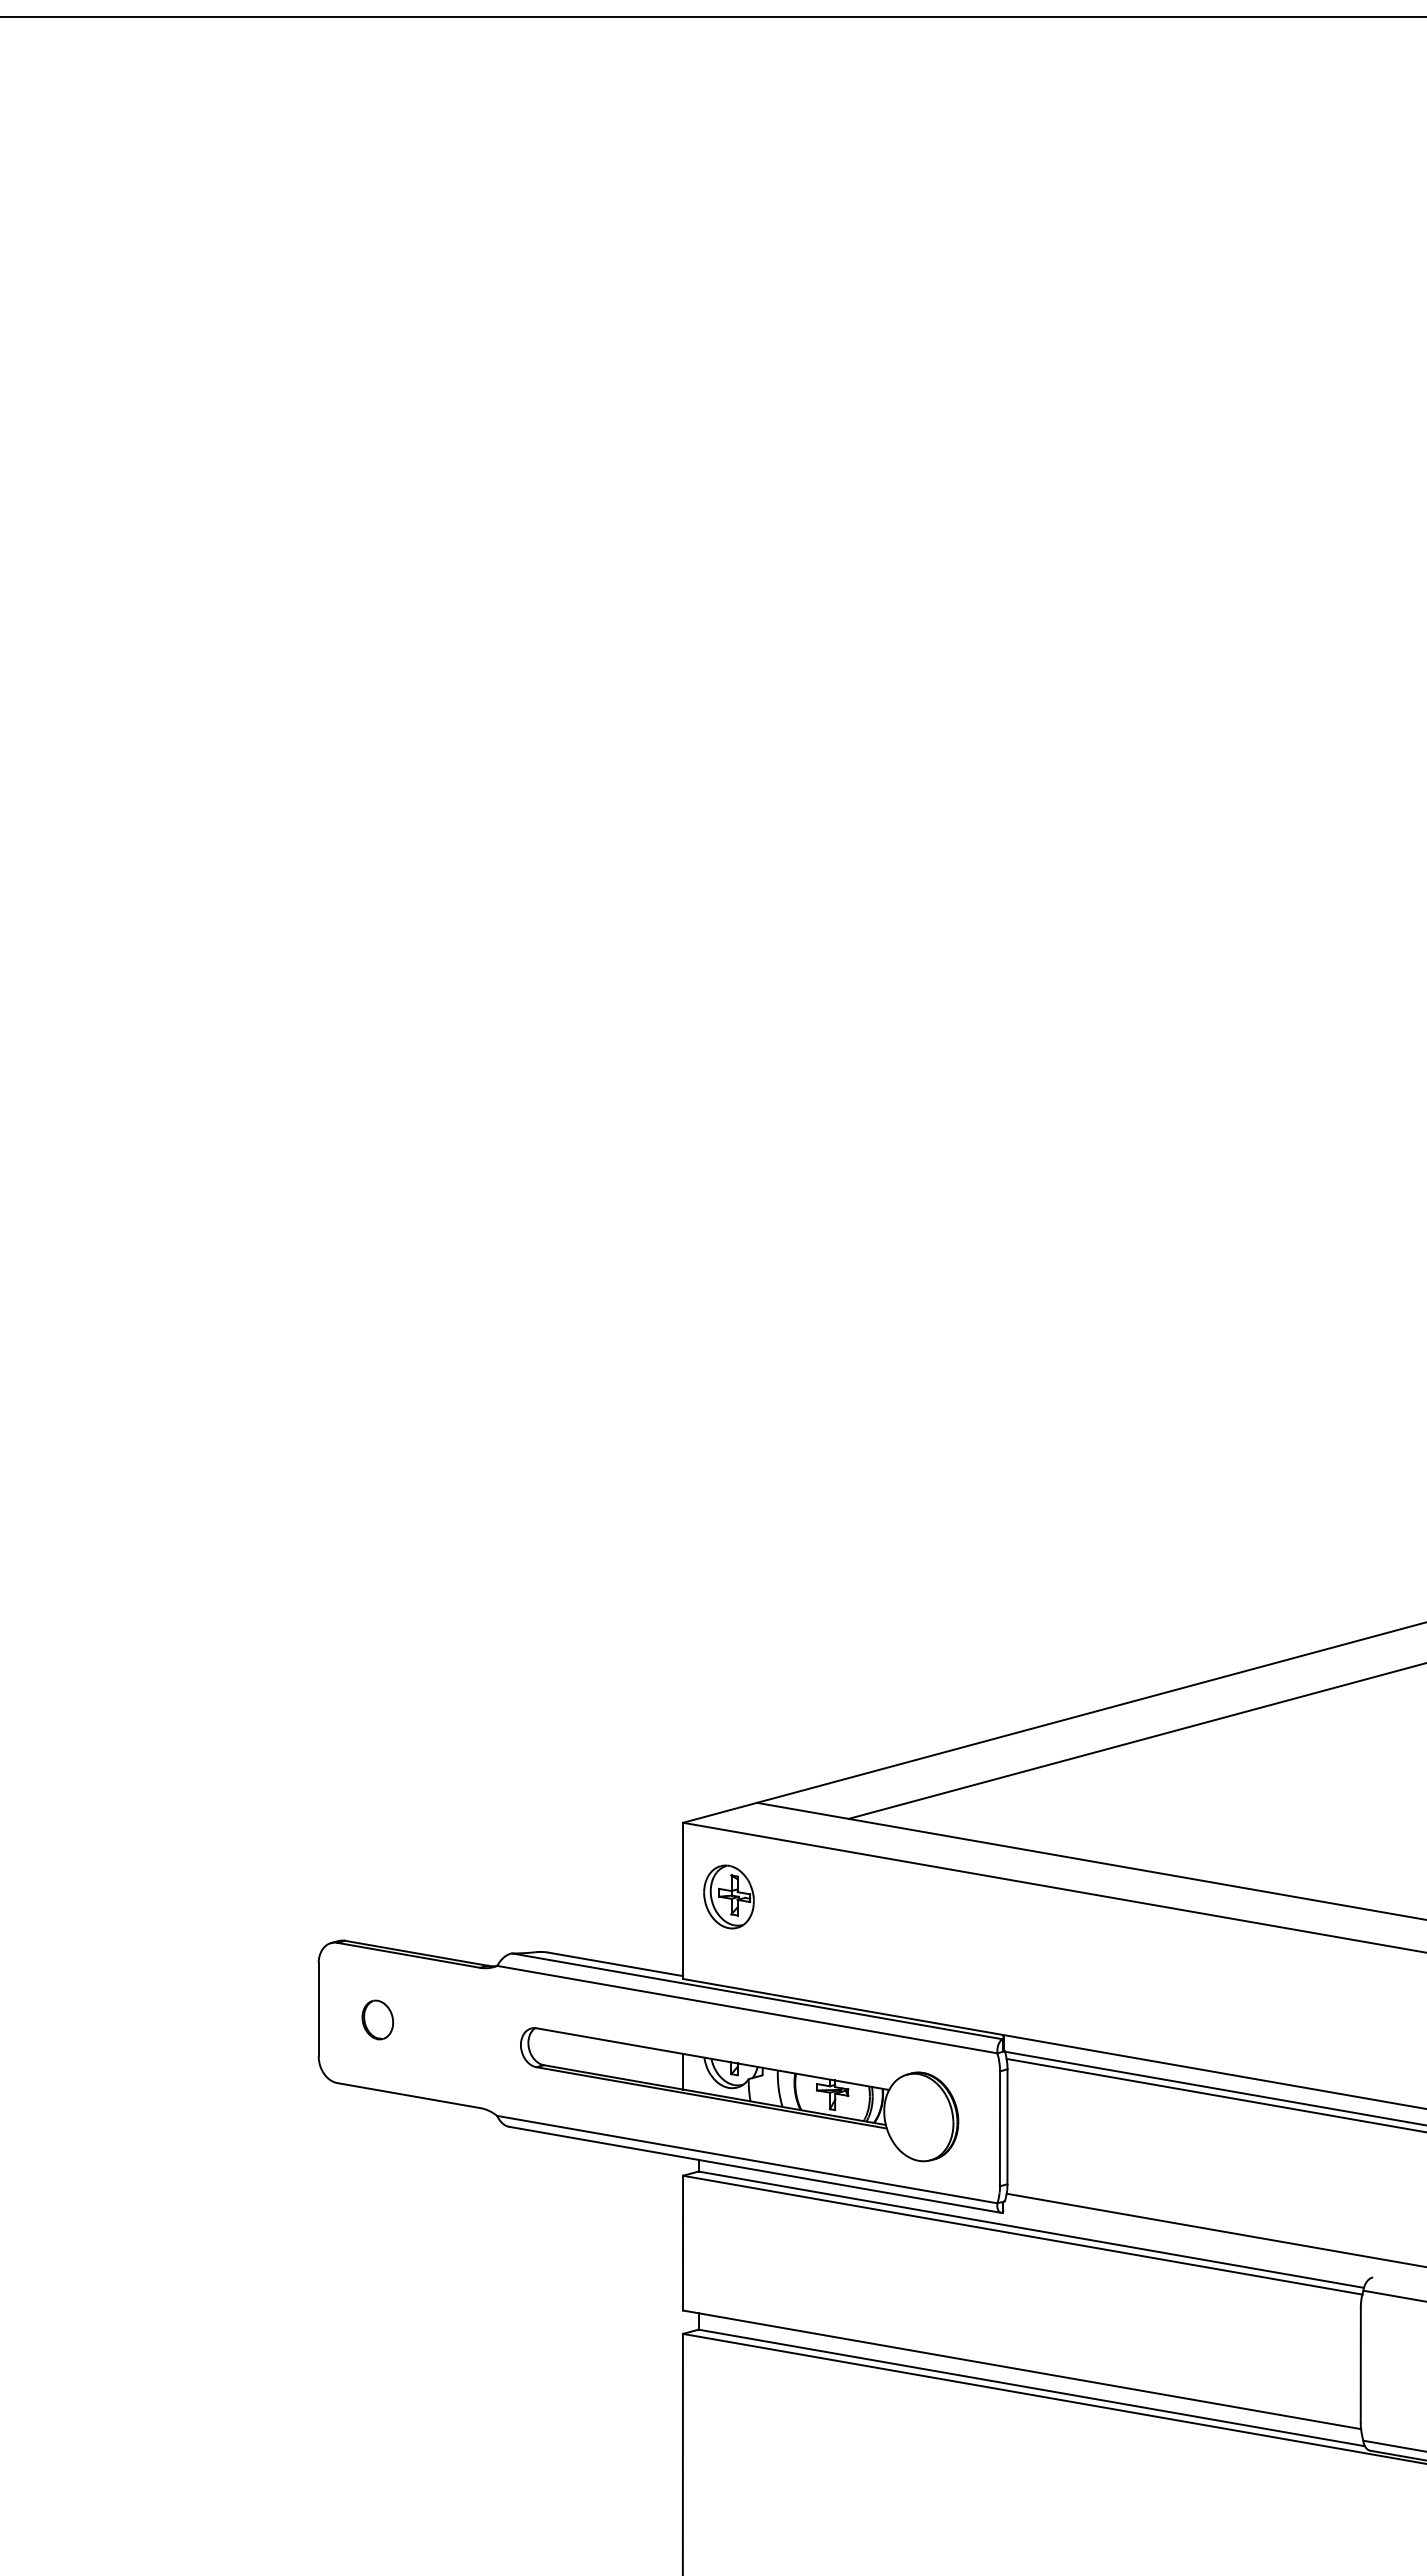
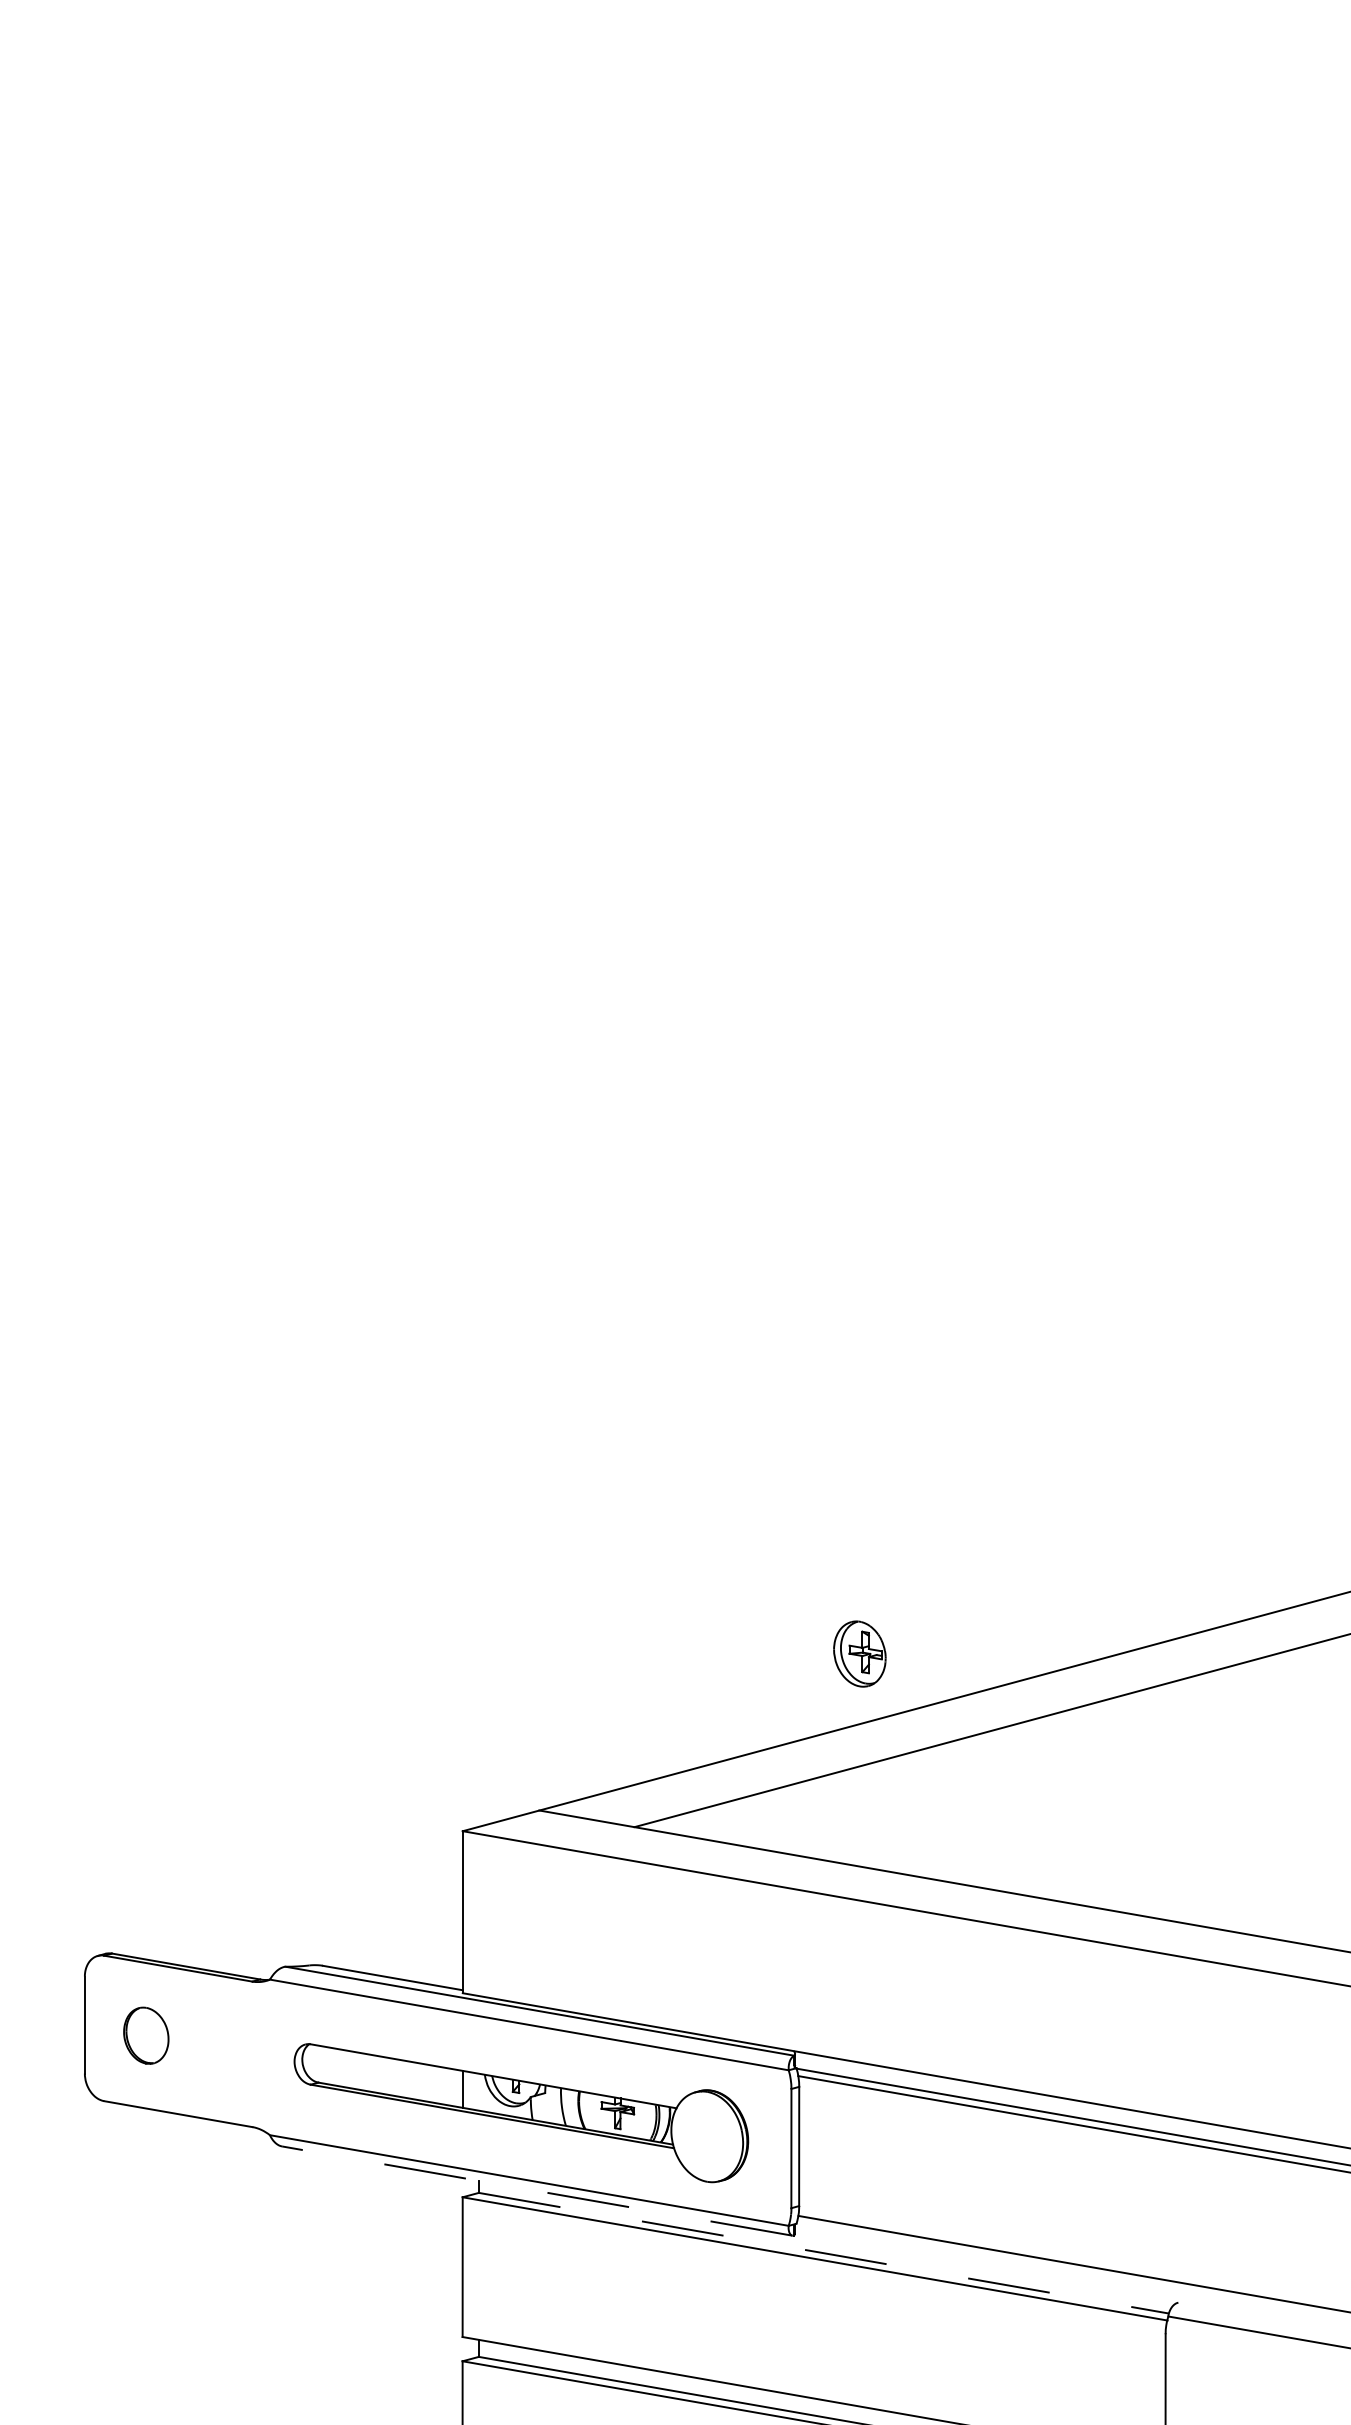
part: (728, 1896) -> (859, 1653), moved
part: (377, 2019) -> (145, 2035), size x1.4
line: (754, 2169) -> (536, 2190), solid -> dashed
line: (1031, 2229) -> (824, 2253), solid -> dashed

